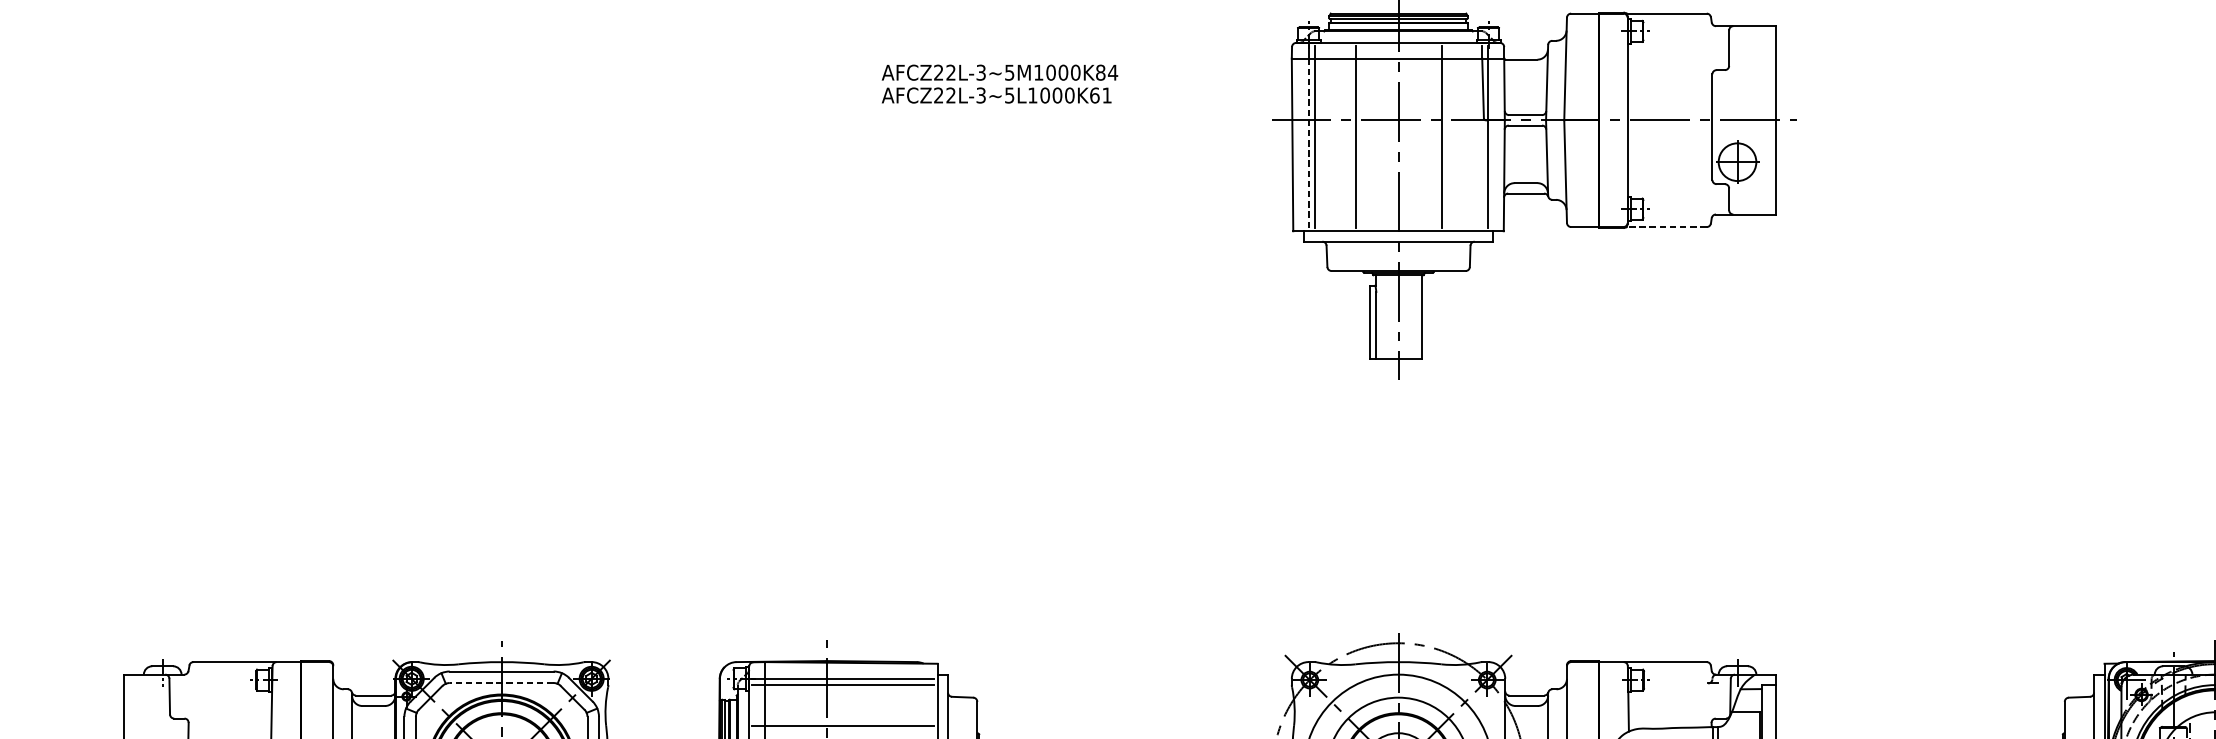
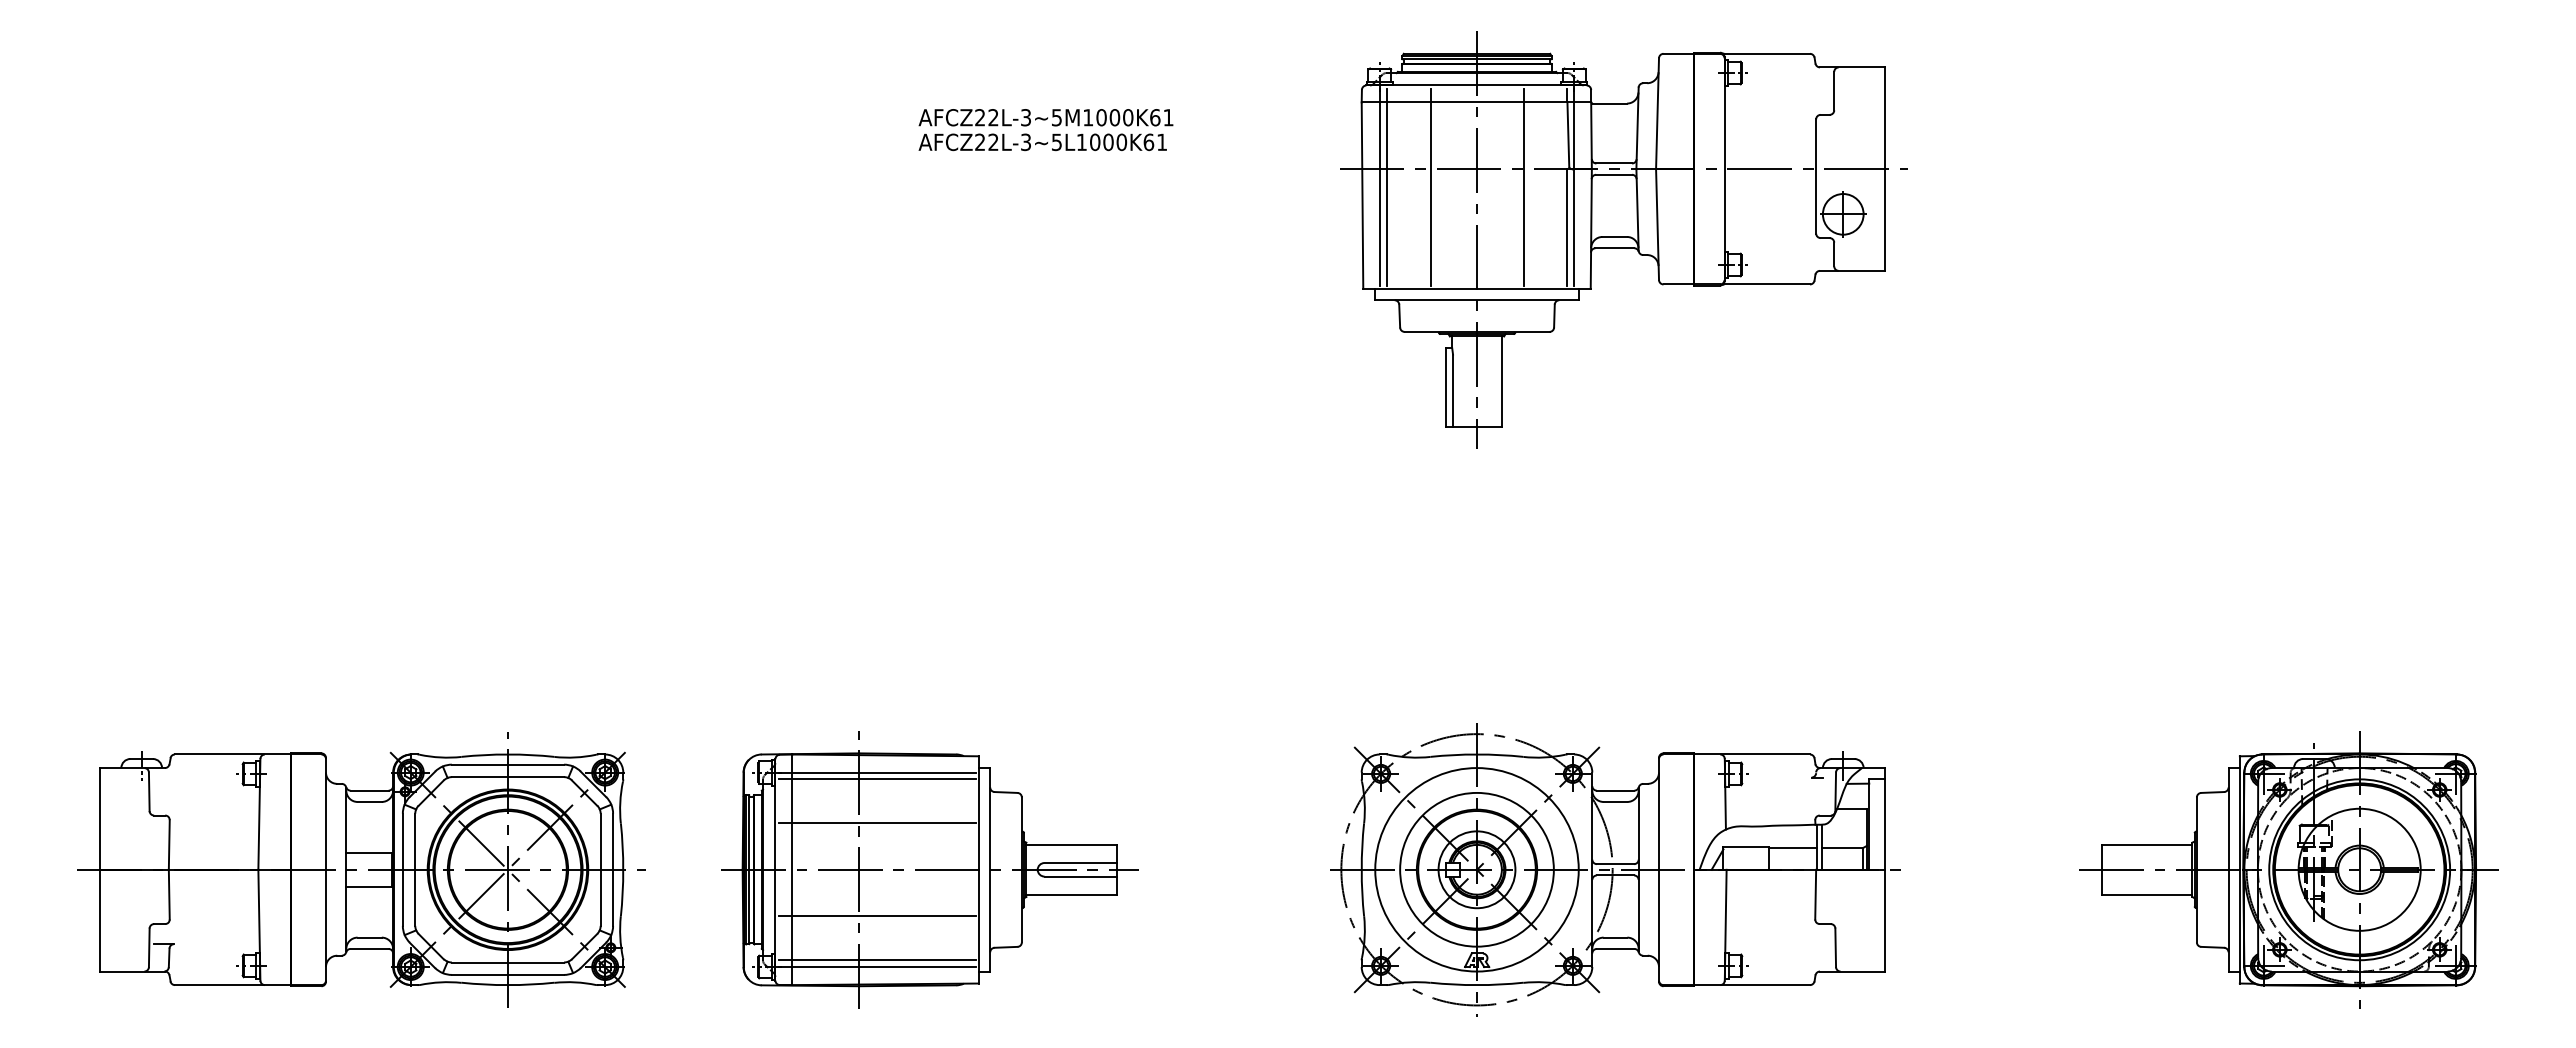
text: (1107, 72) -> (1162, 117), AFCZ22L-3~5M1000K84 -> AFCZ22L-3~5M1000K61
line: (1308, 143) -> (1379, 194), dashed -> solid
line: (1482, 174) -> (1567, 227), added
line: (1667, 227) -> (1767, 284), dashed -> solid
line: (501, 683) -> (507, 777), dashed -> solid

